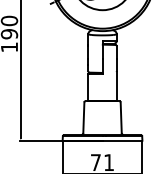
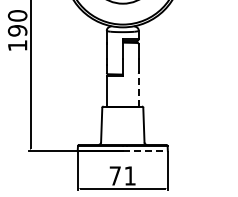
line: (116, 86) -> (138, 89), solid -> dashed
line: (122, 140) -> (145, 151), solid -> dashed

